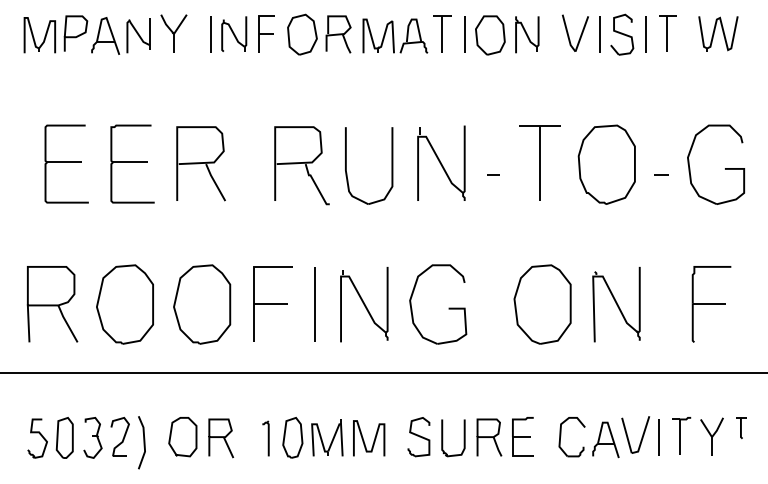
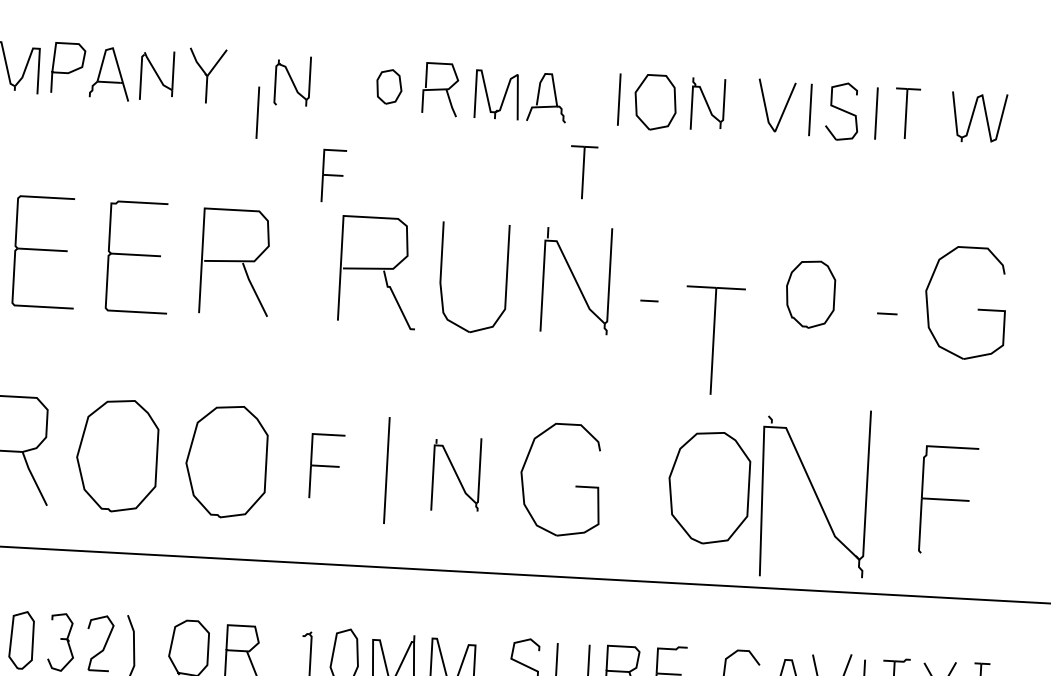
part: (266, 33) -> (333, 174), moved
part: (442, 33) -> (583, 171), moved
line: (210, 34) -> (257, 112), moved
part: (302, 34) -> (389, 86), size x0.6
part: (539, 162) -> (712, 340), moved
part: (606, 164) -> (810, 294), size x0.6
part: (272, 303) -> (326, 465), size x0.6
part: (364, 304) -> (456, 474), size x0.7
part: (616, 304) -> (813, 493), size x1.6

